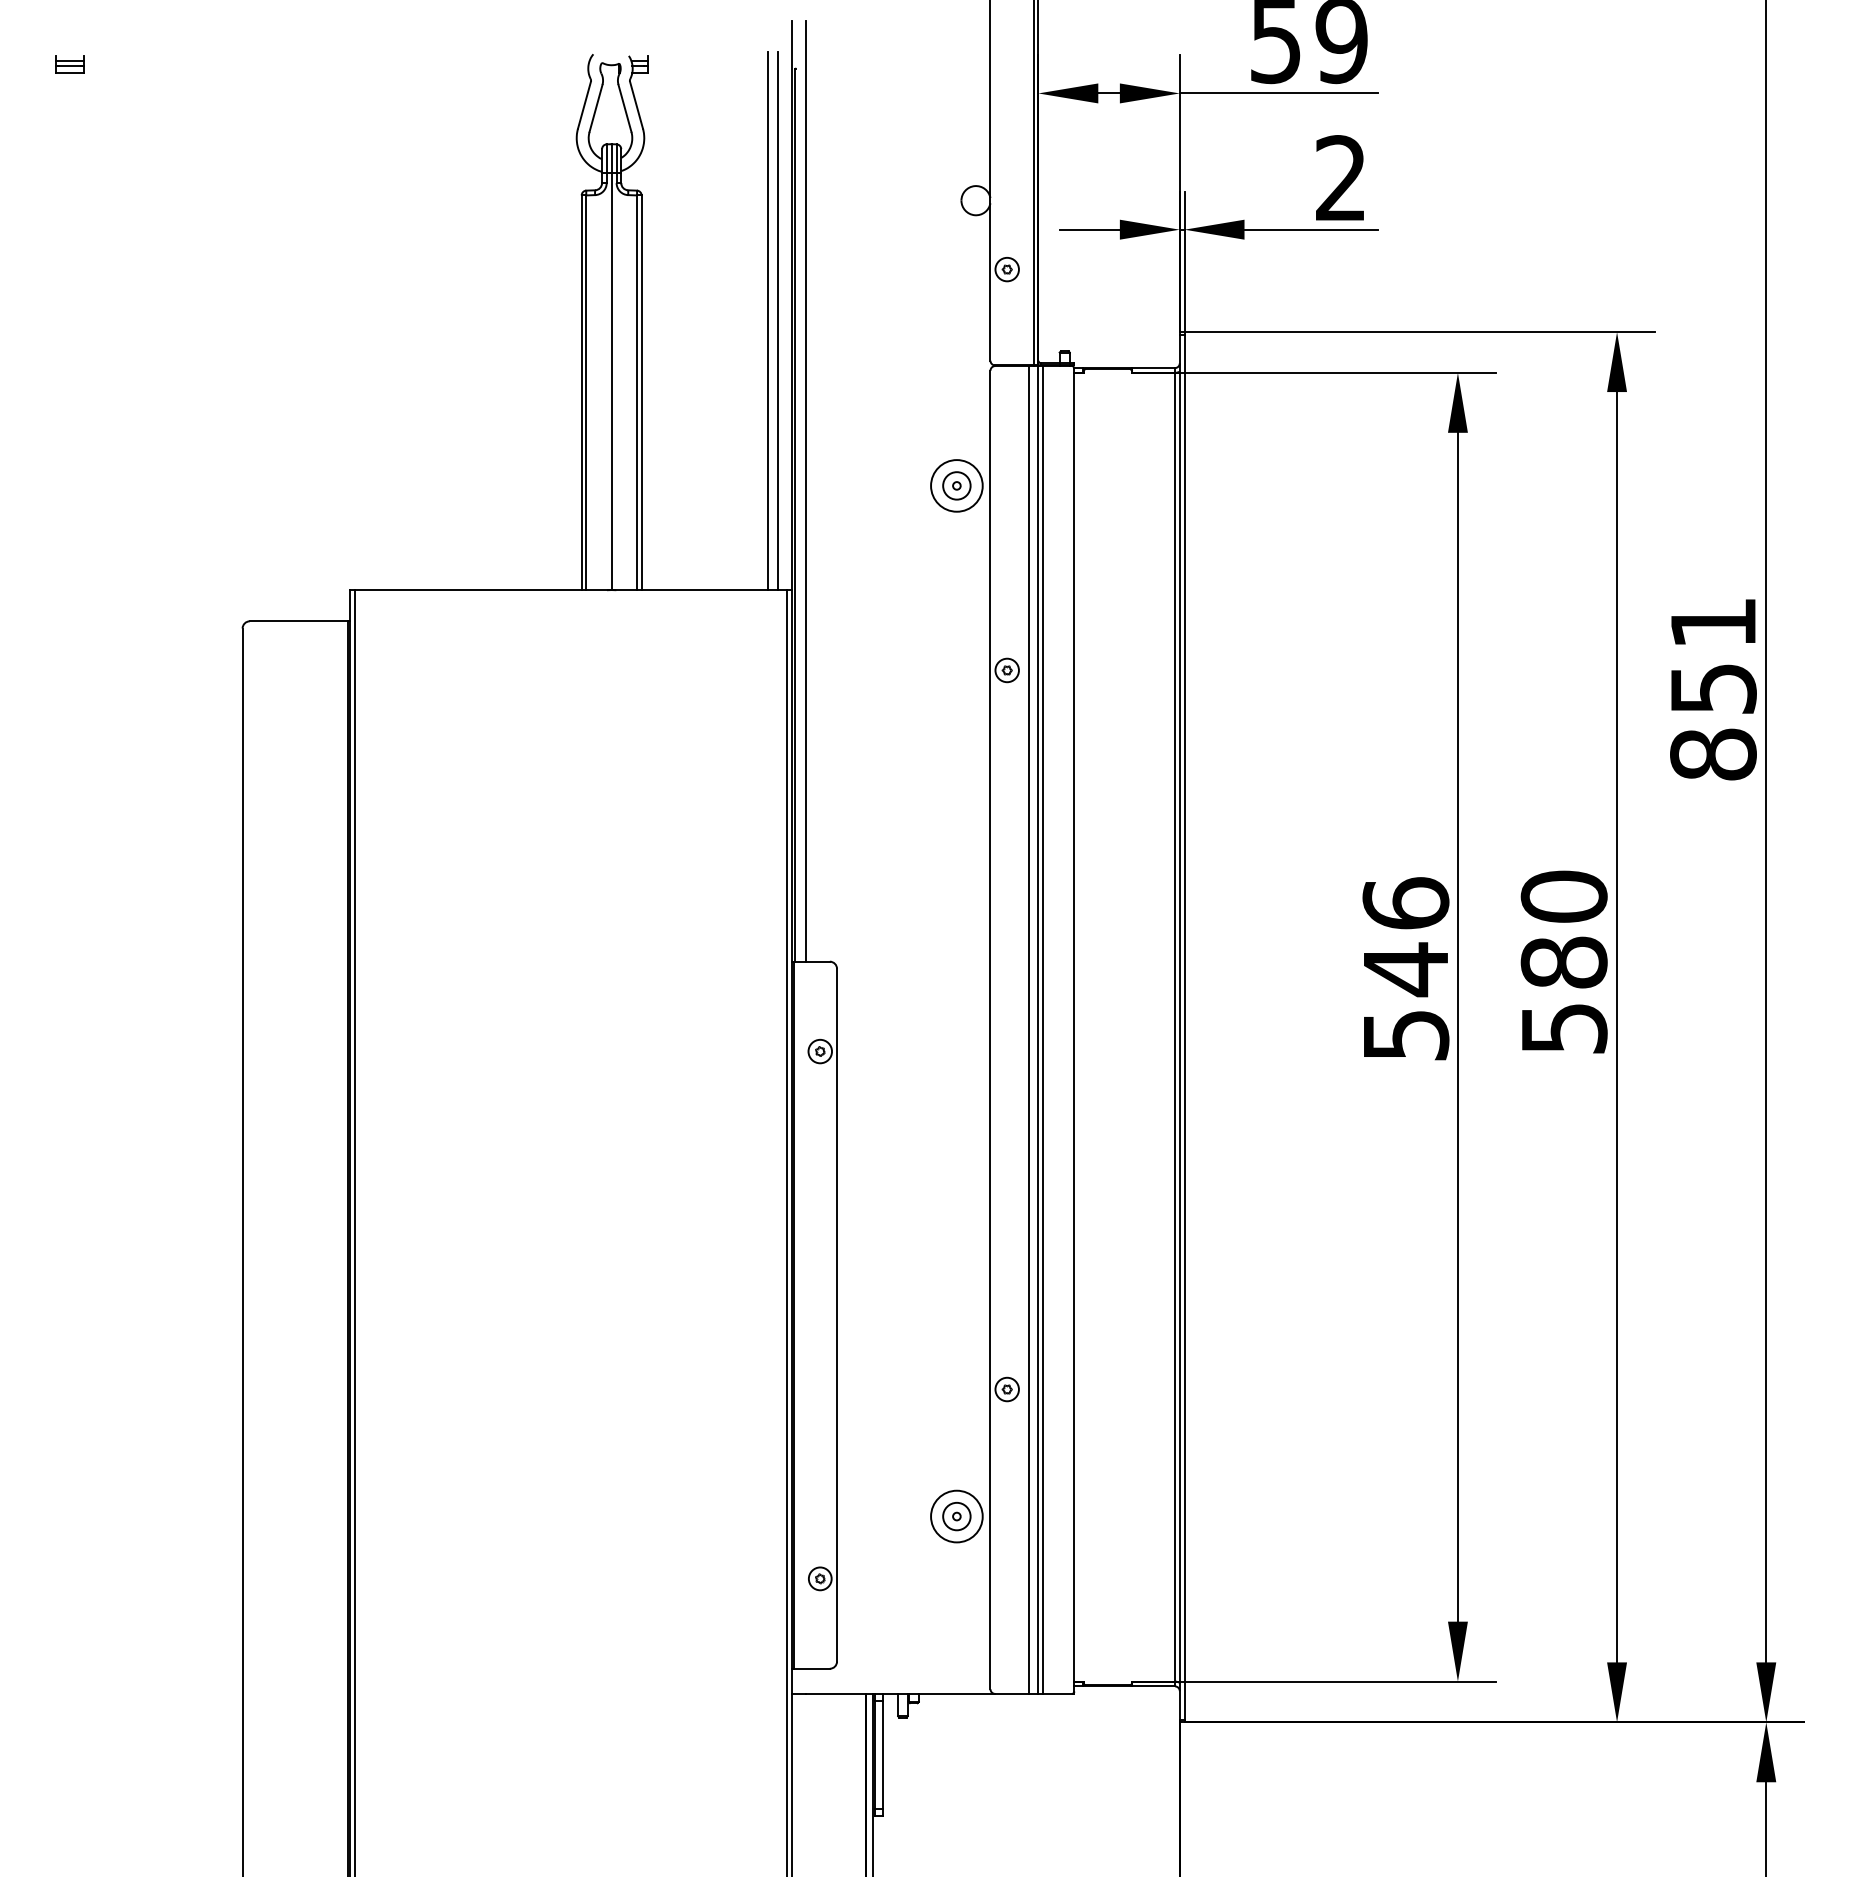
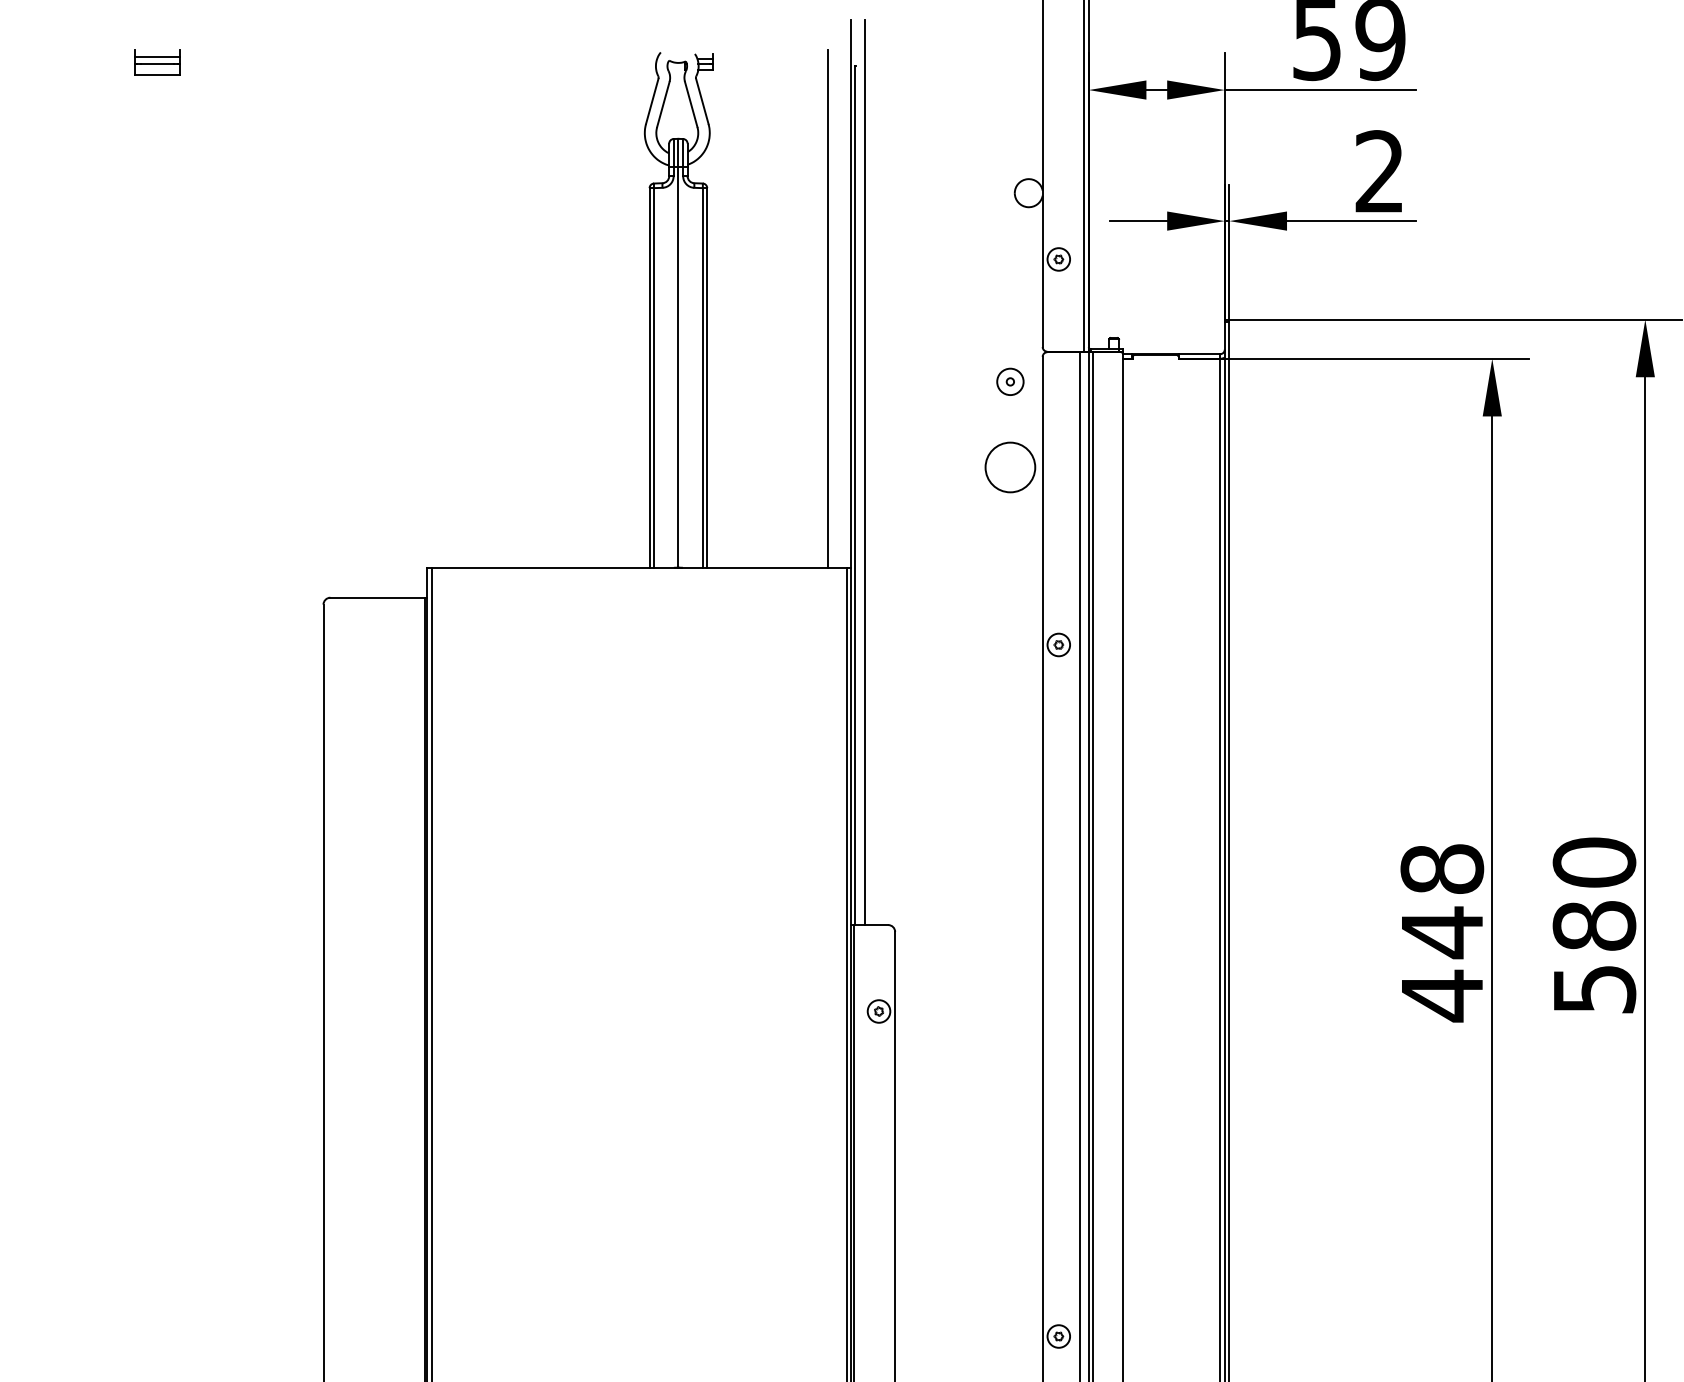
part: (69, 64) -> (157, 62), size x1.6
line: (777, 320) -> (837, 308), removed
part: (956, 485) -> (1010, 381), moved
text: (1405, 970) -> (1441, 933), 546 -> 448

